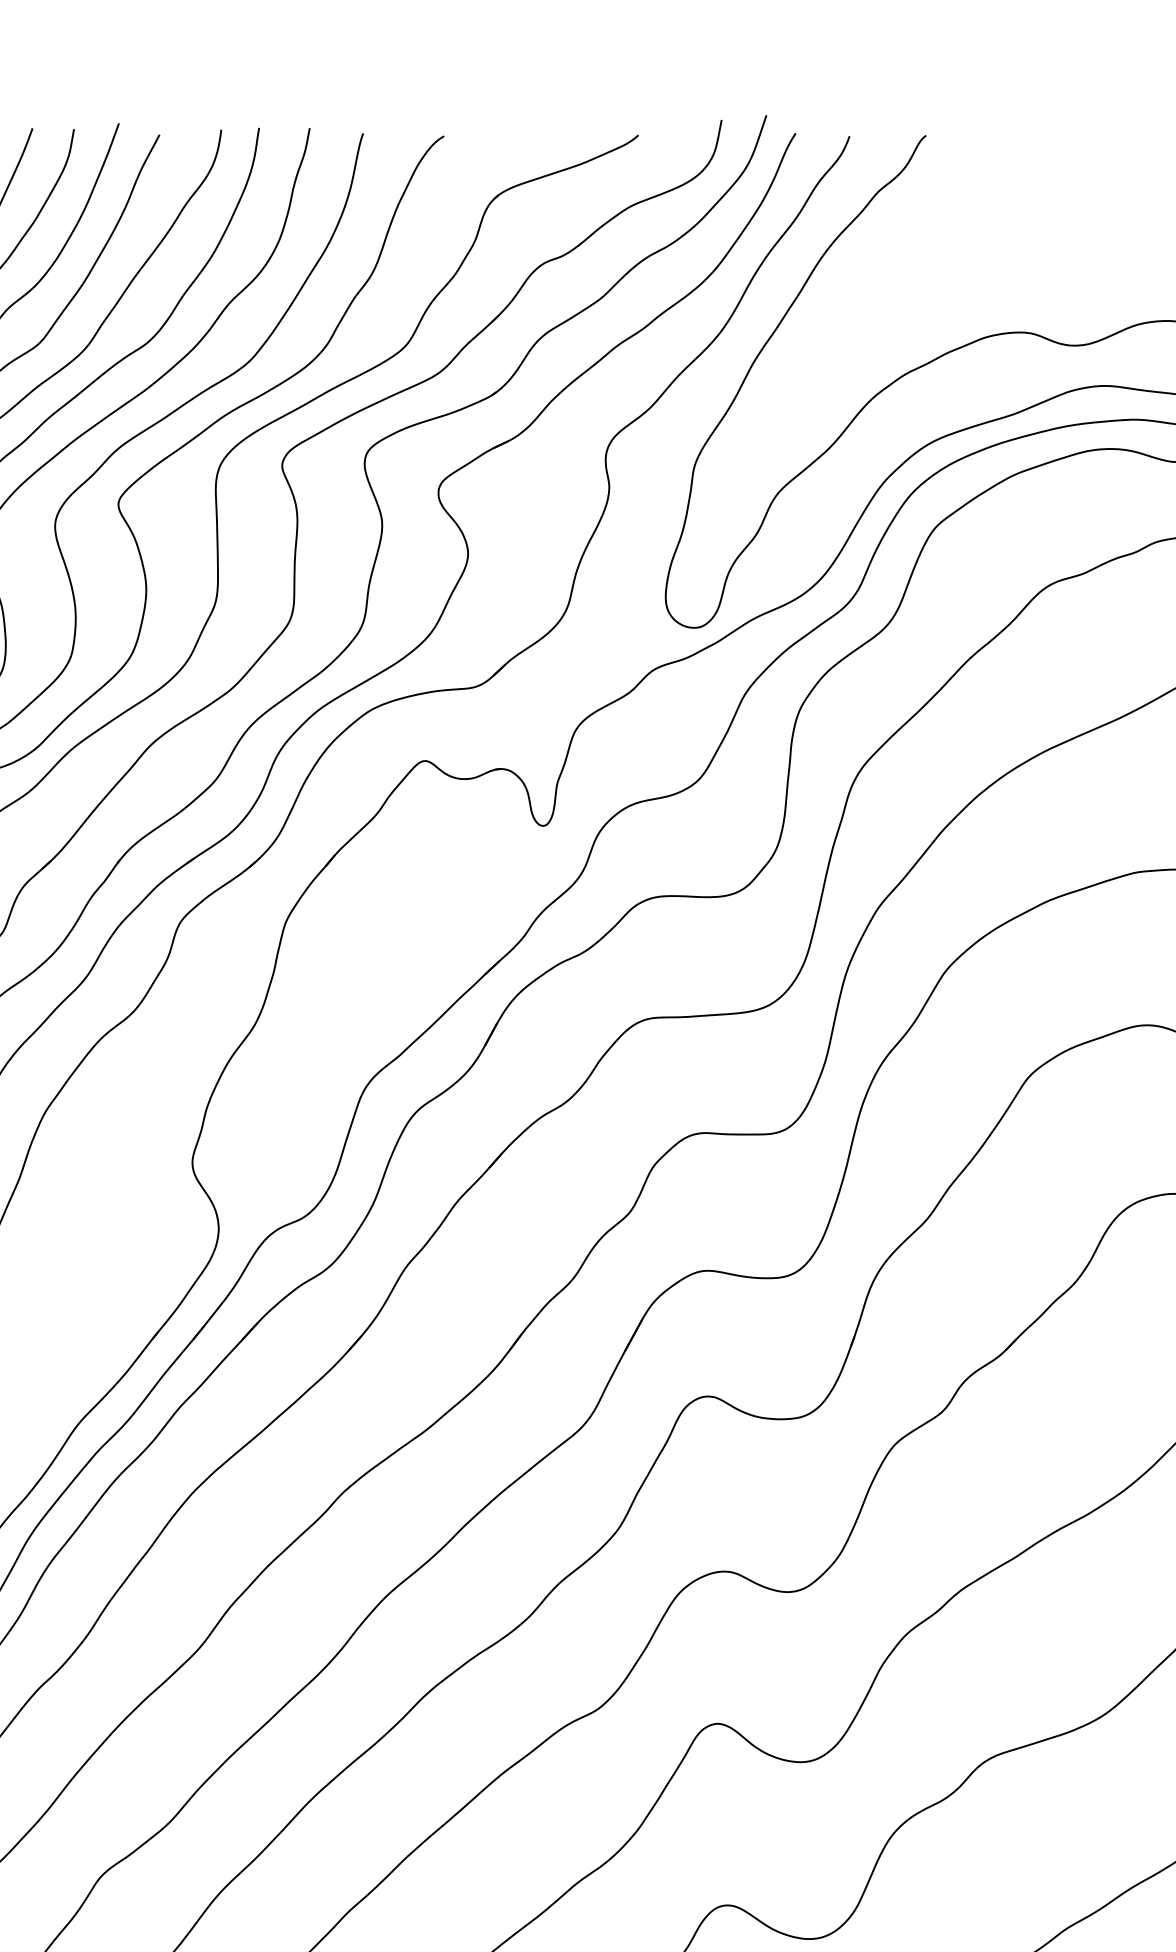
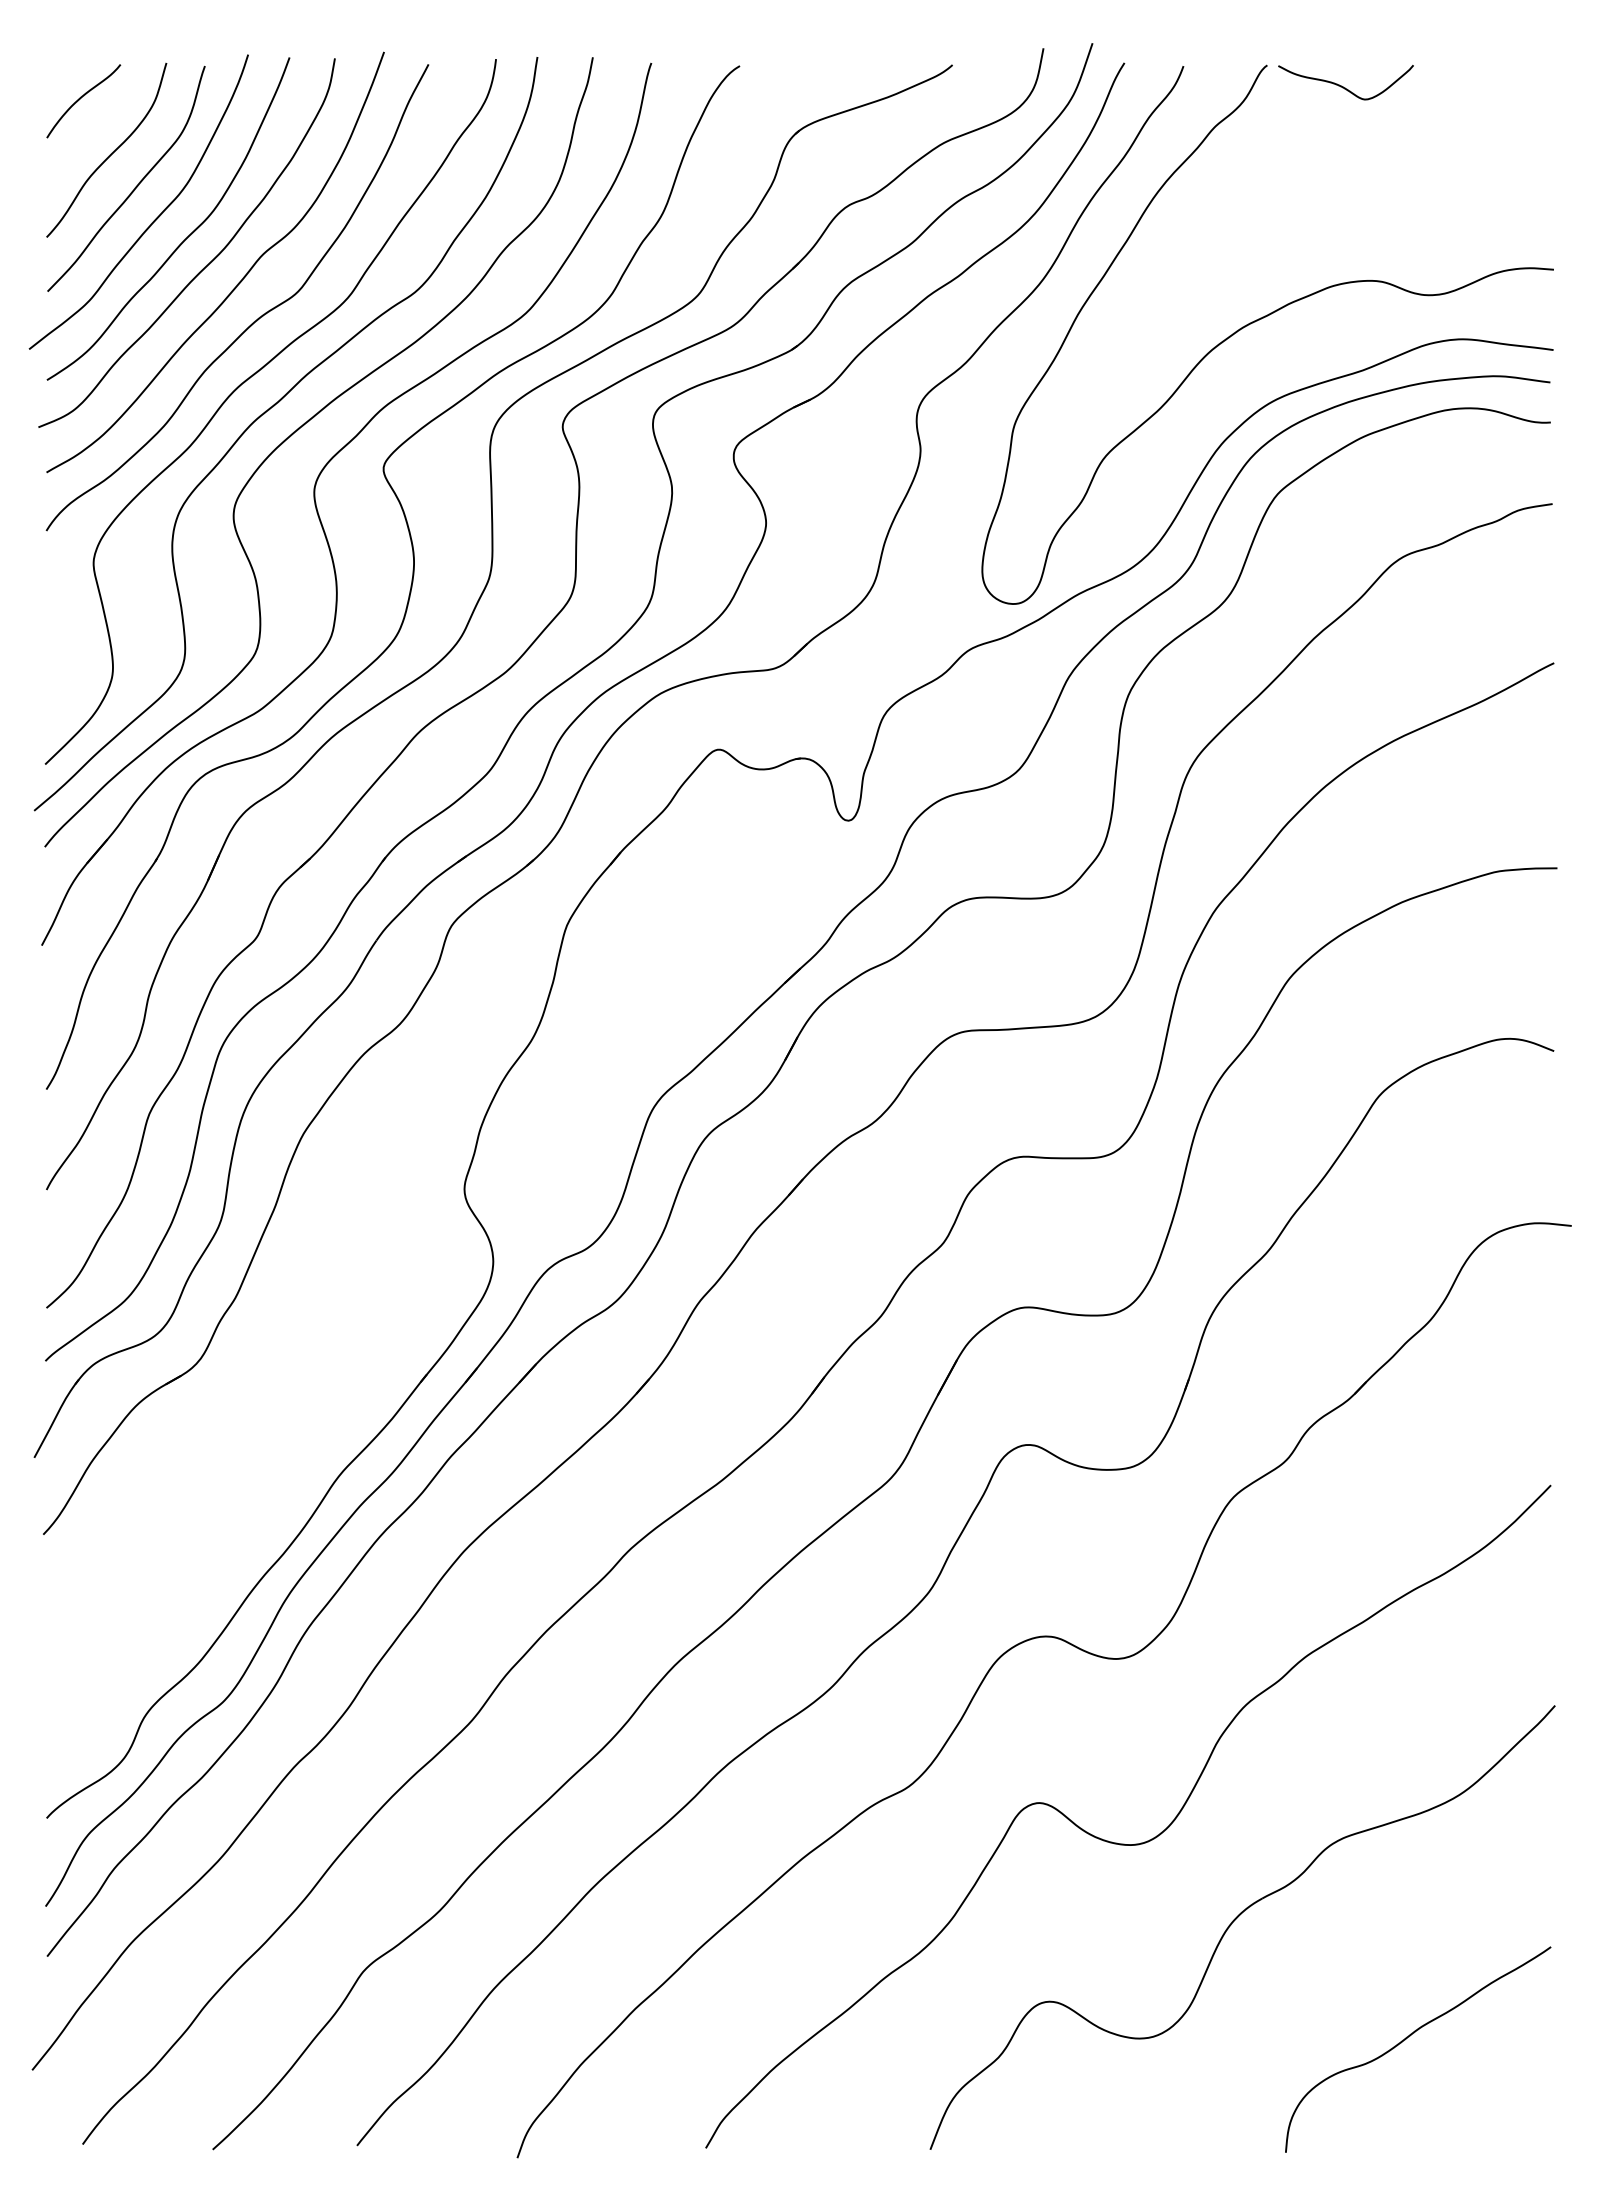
curve: (995, 154) -> (1343, 86), added

